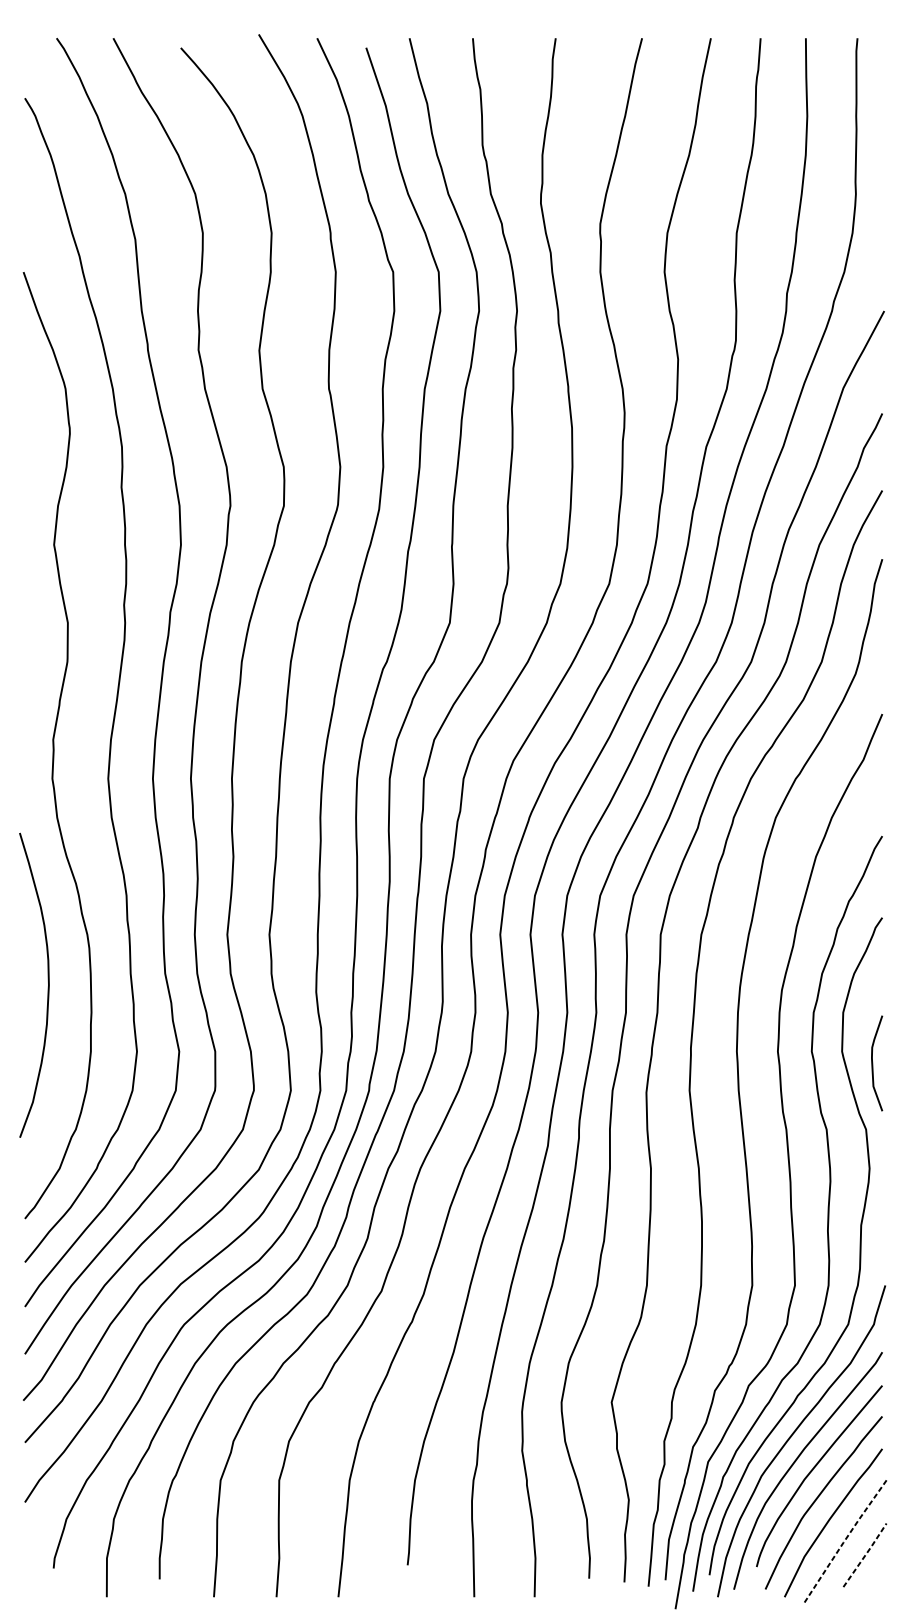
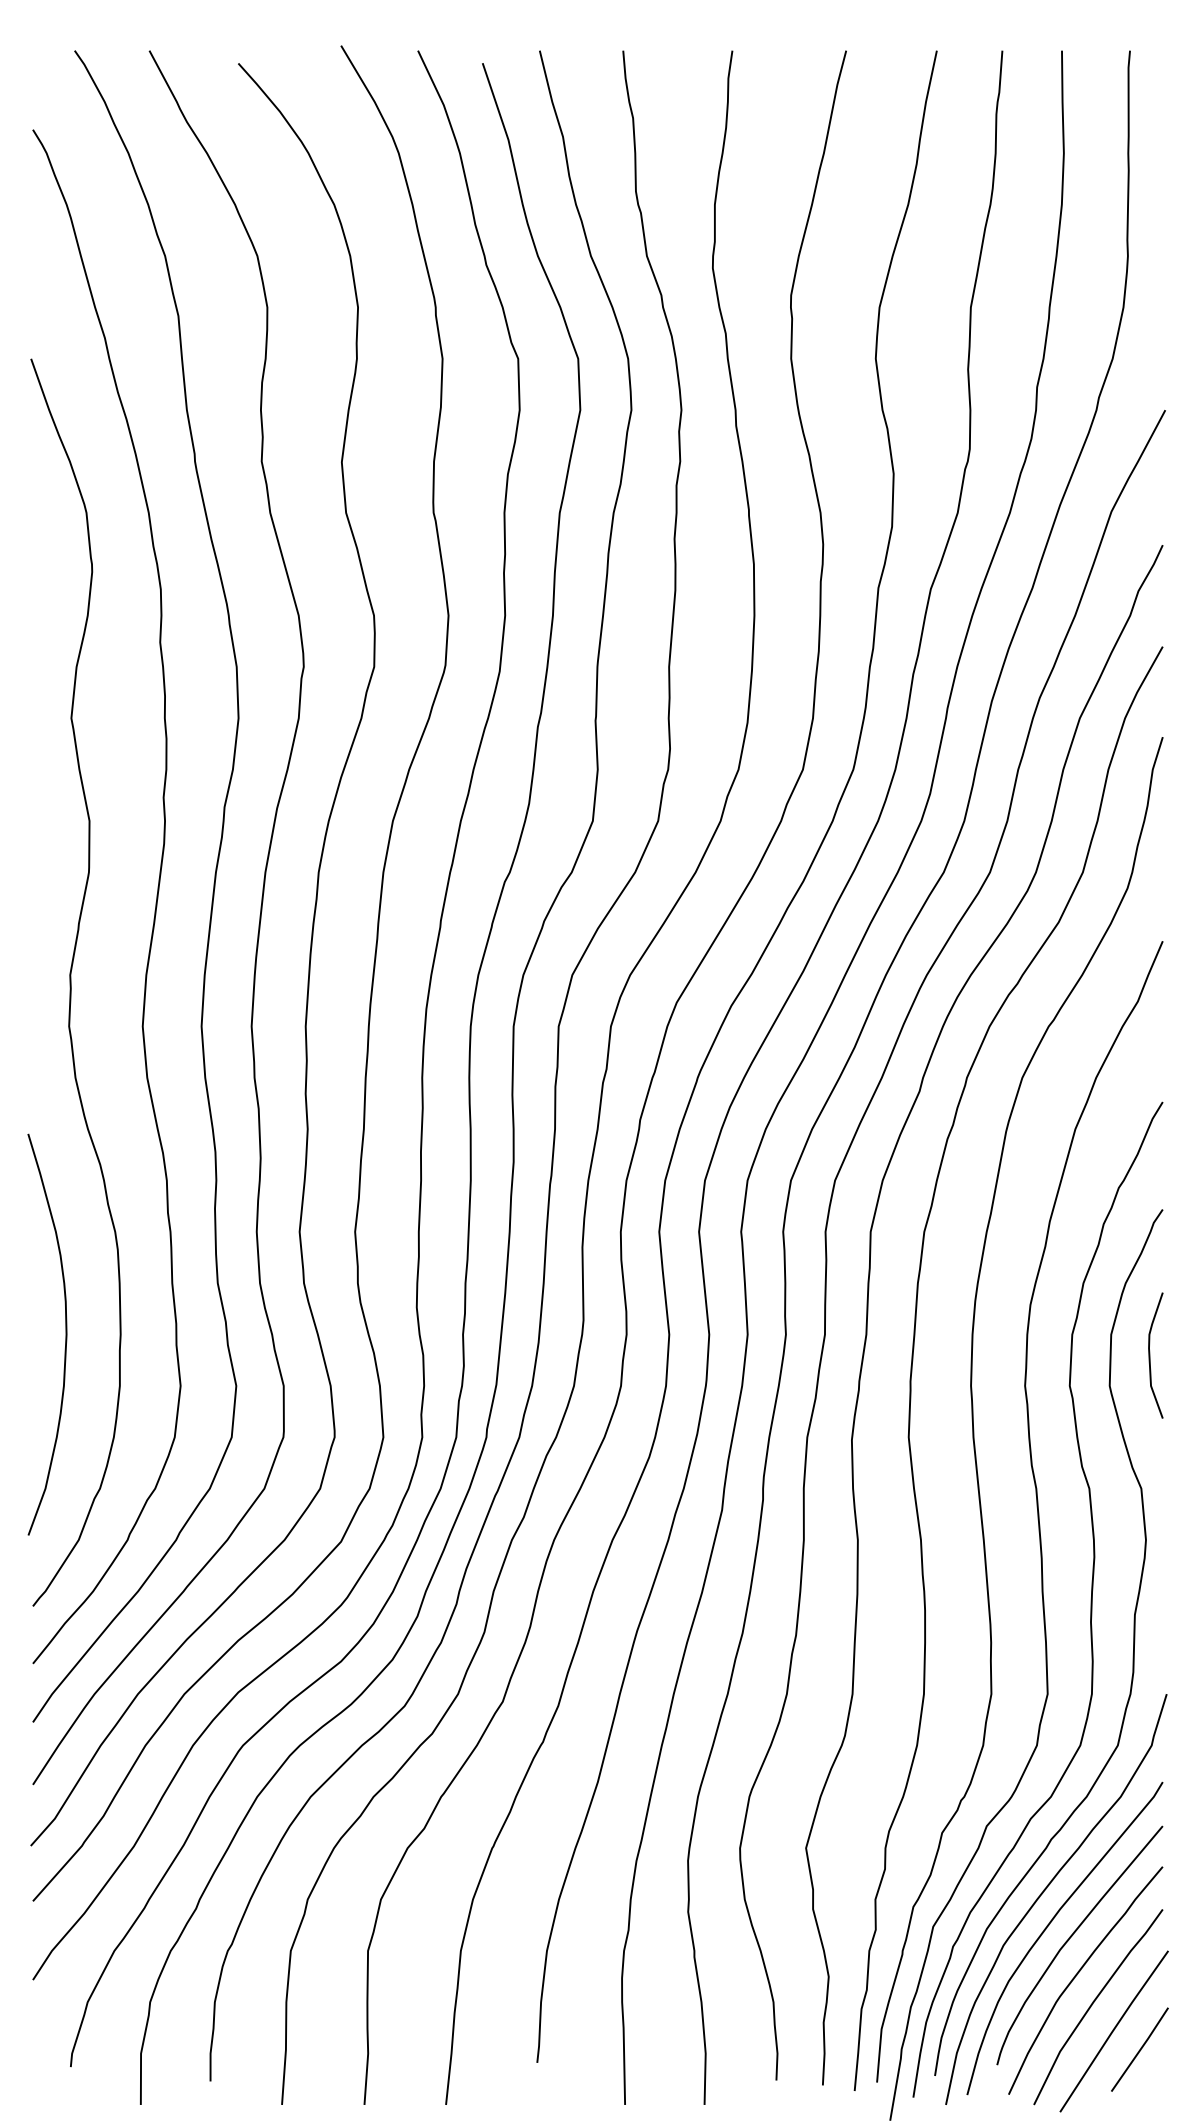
curve: (48, 985) -> (65, 1334), moved
curve: (873, 1063) -> (1150, 1355), moved
line: (844, 1540) -> (1113, 2030), dashed -> solid
line: (865, 1555) -> (1140, 2049), dashed -> solid

